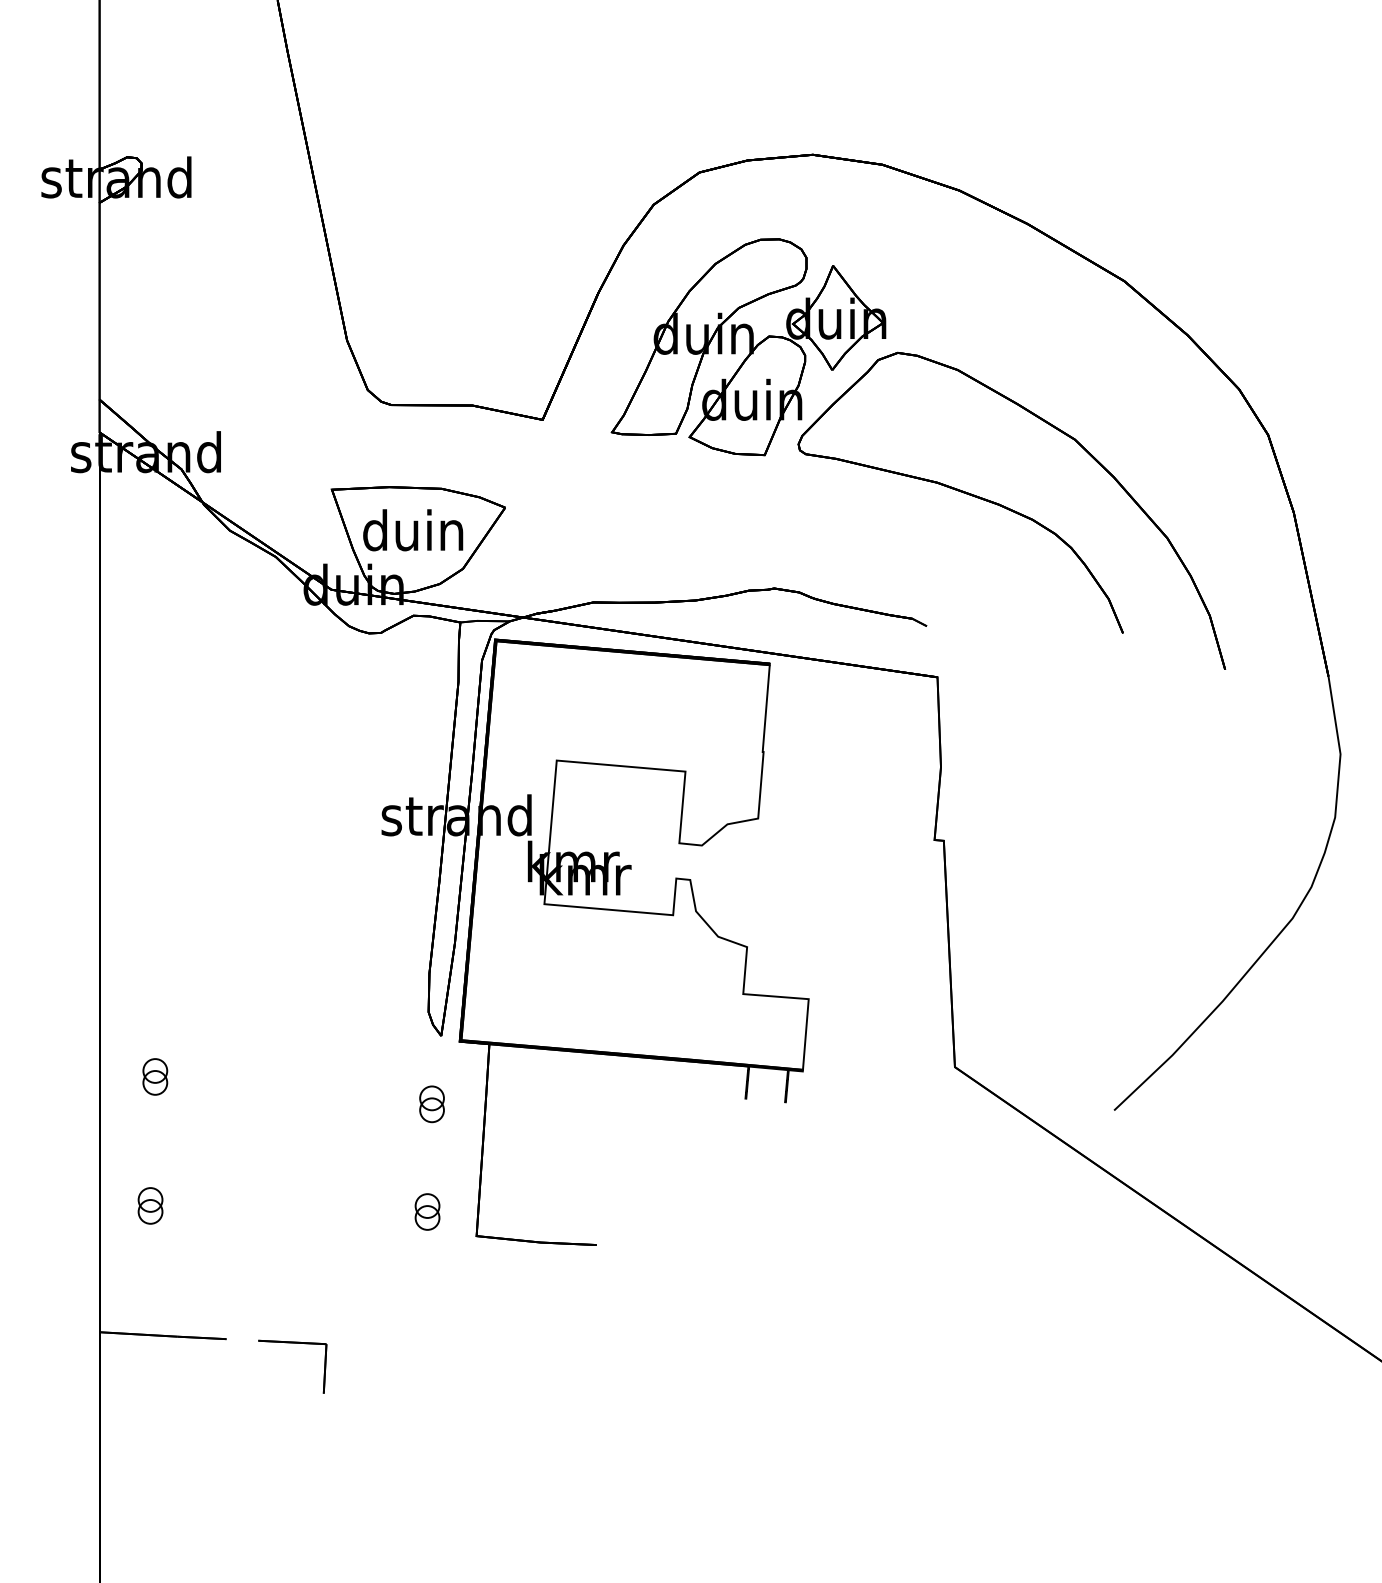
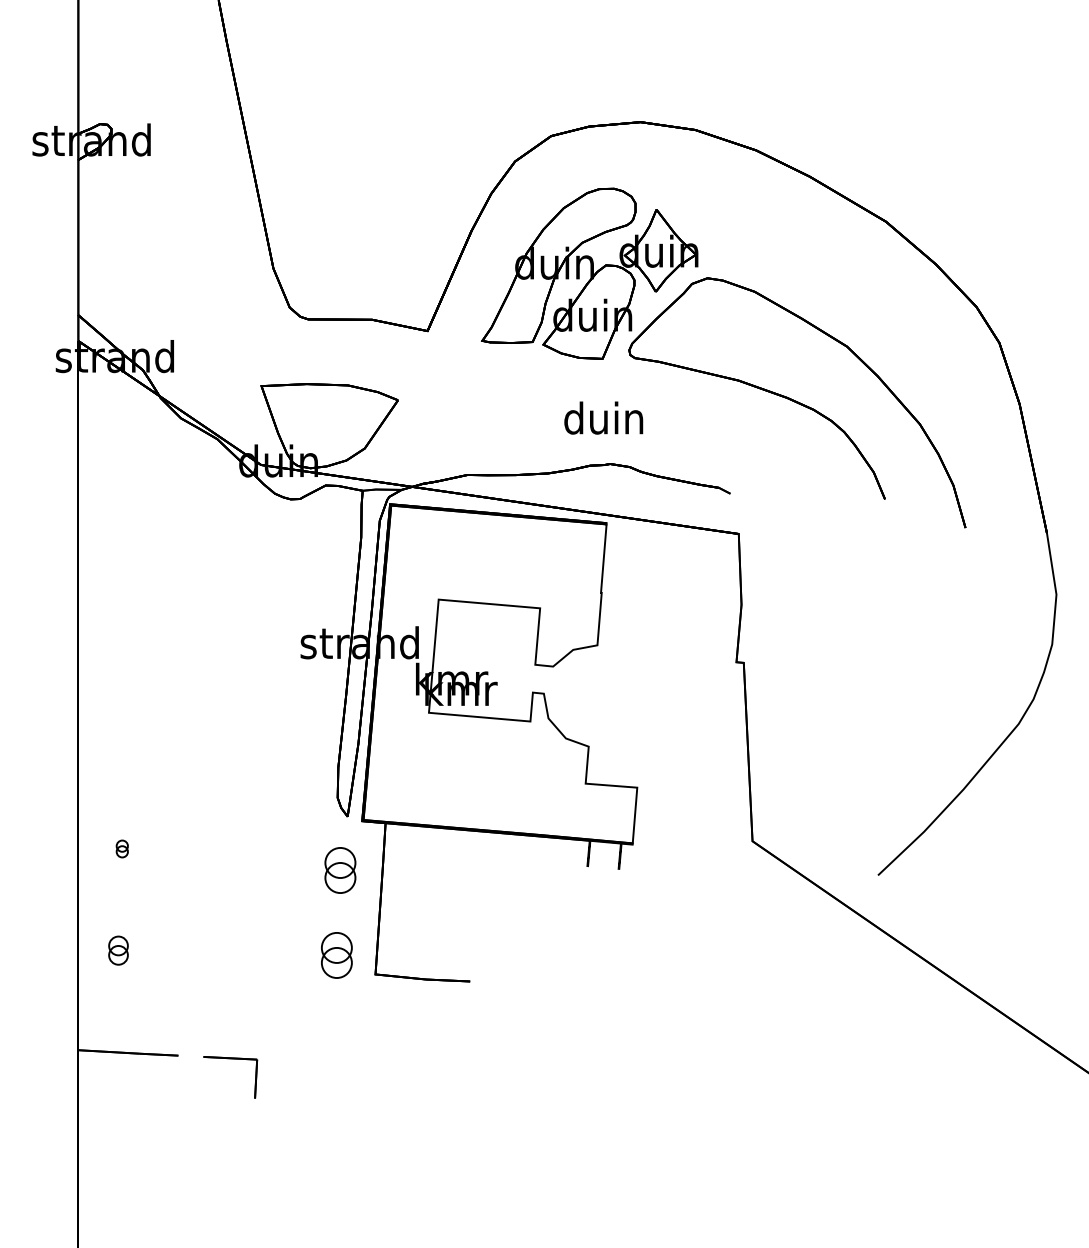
text: (413, 530) -> (604, 418), moved
part: (155, 1076) -> (122, 848), size x0.6
part: (431, 1104) -> (339, 870), size x1.6
part: (427, 1211) -> (336, 955), size x1.6

